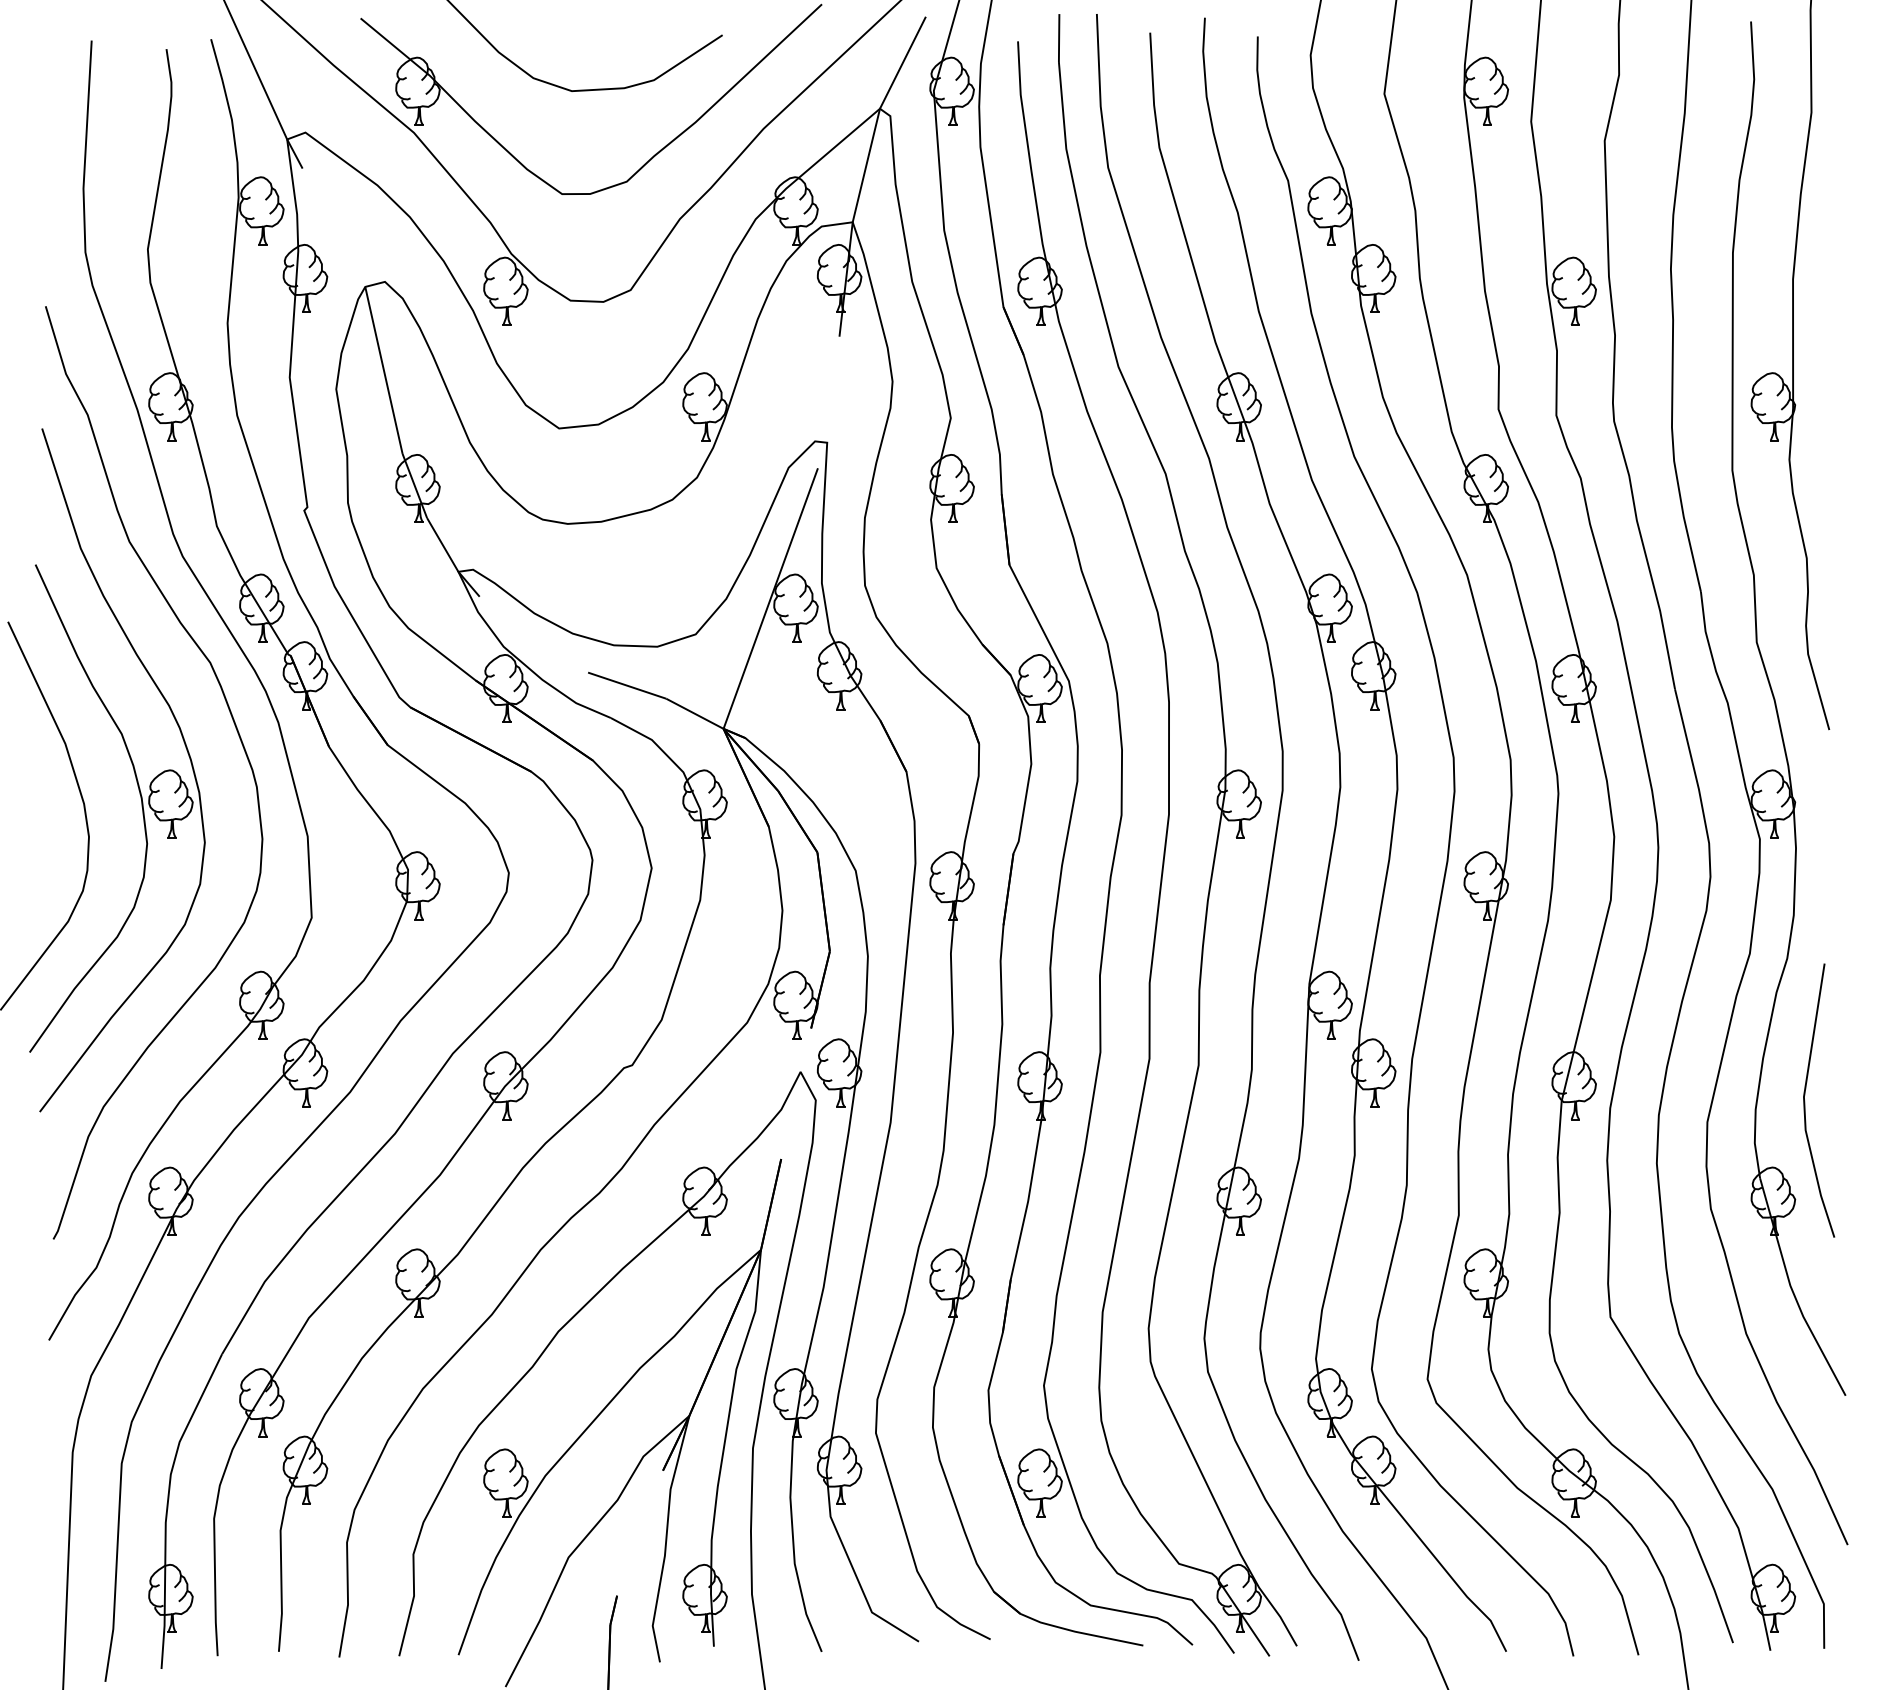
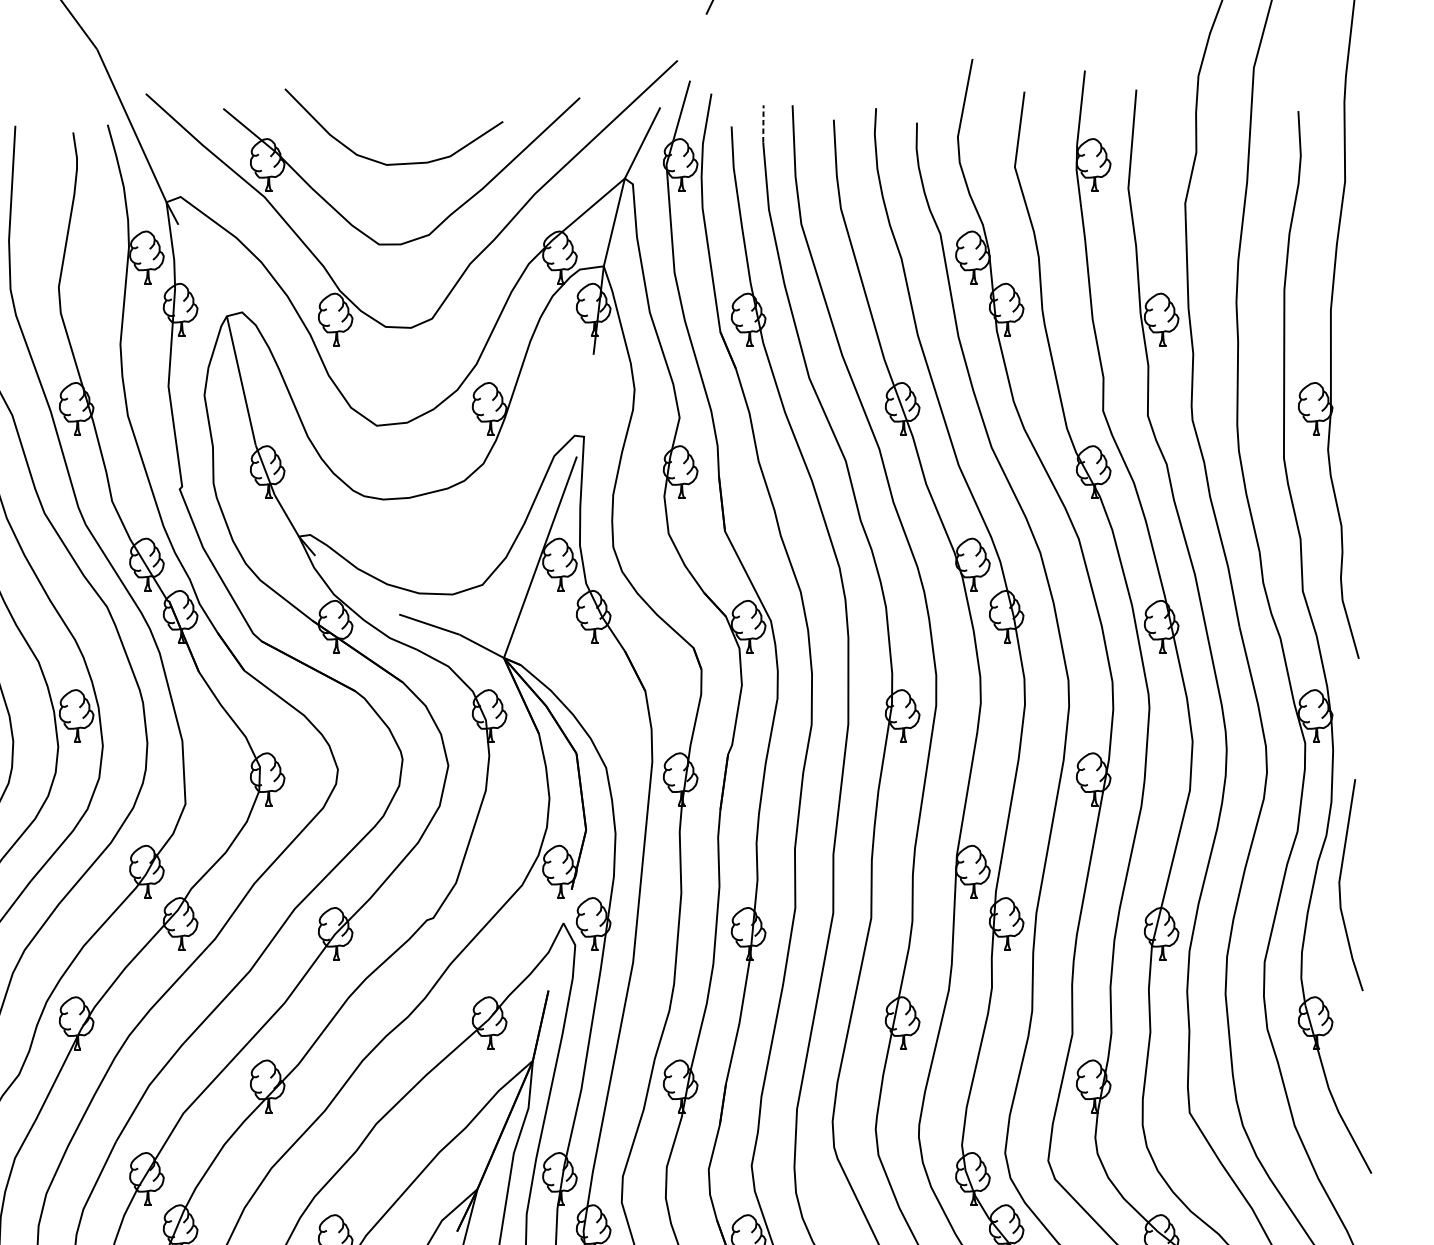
line: (1059, 38) -> (763, 124), solid -> dashed
line: (1805, 1101) -> (1340, 885), moved

